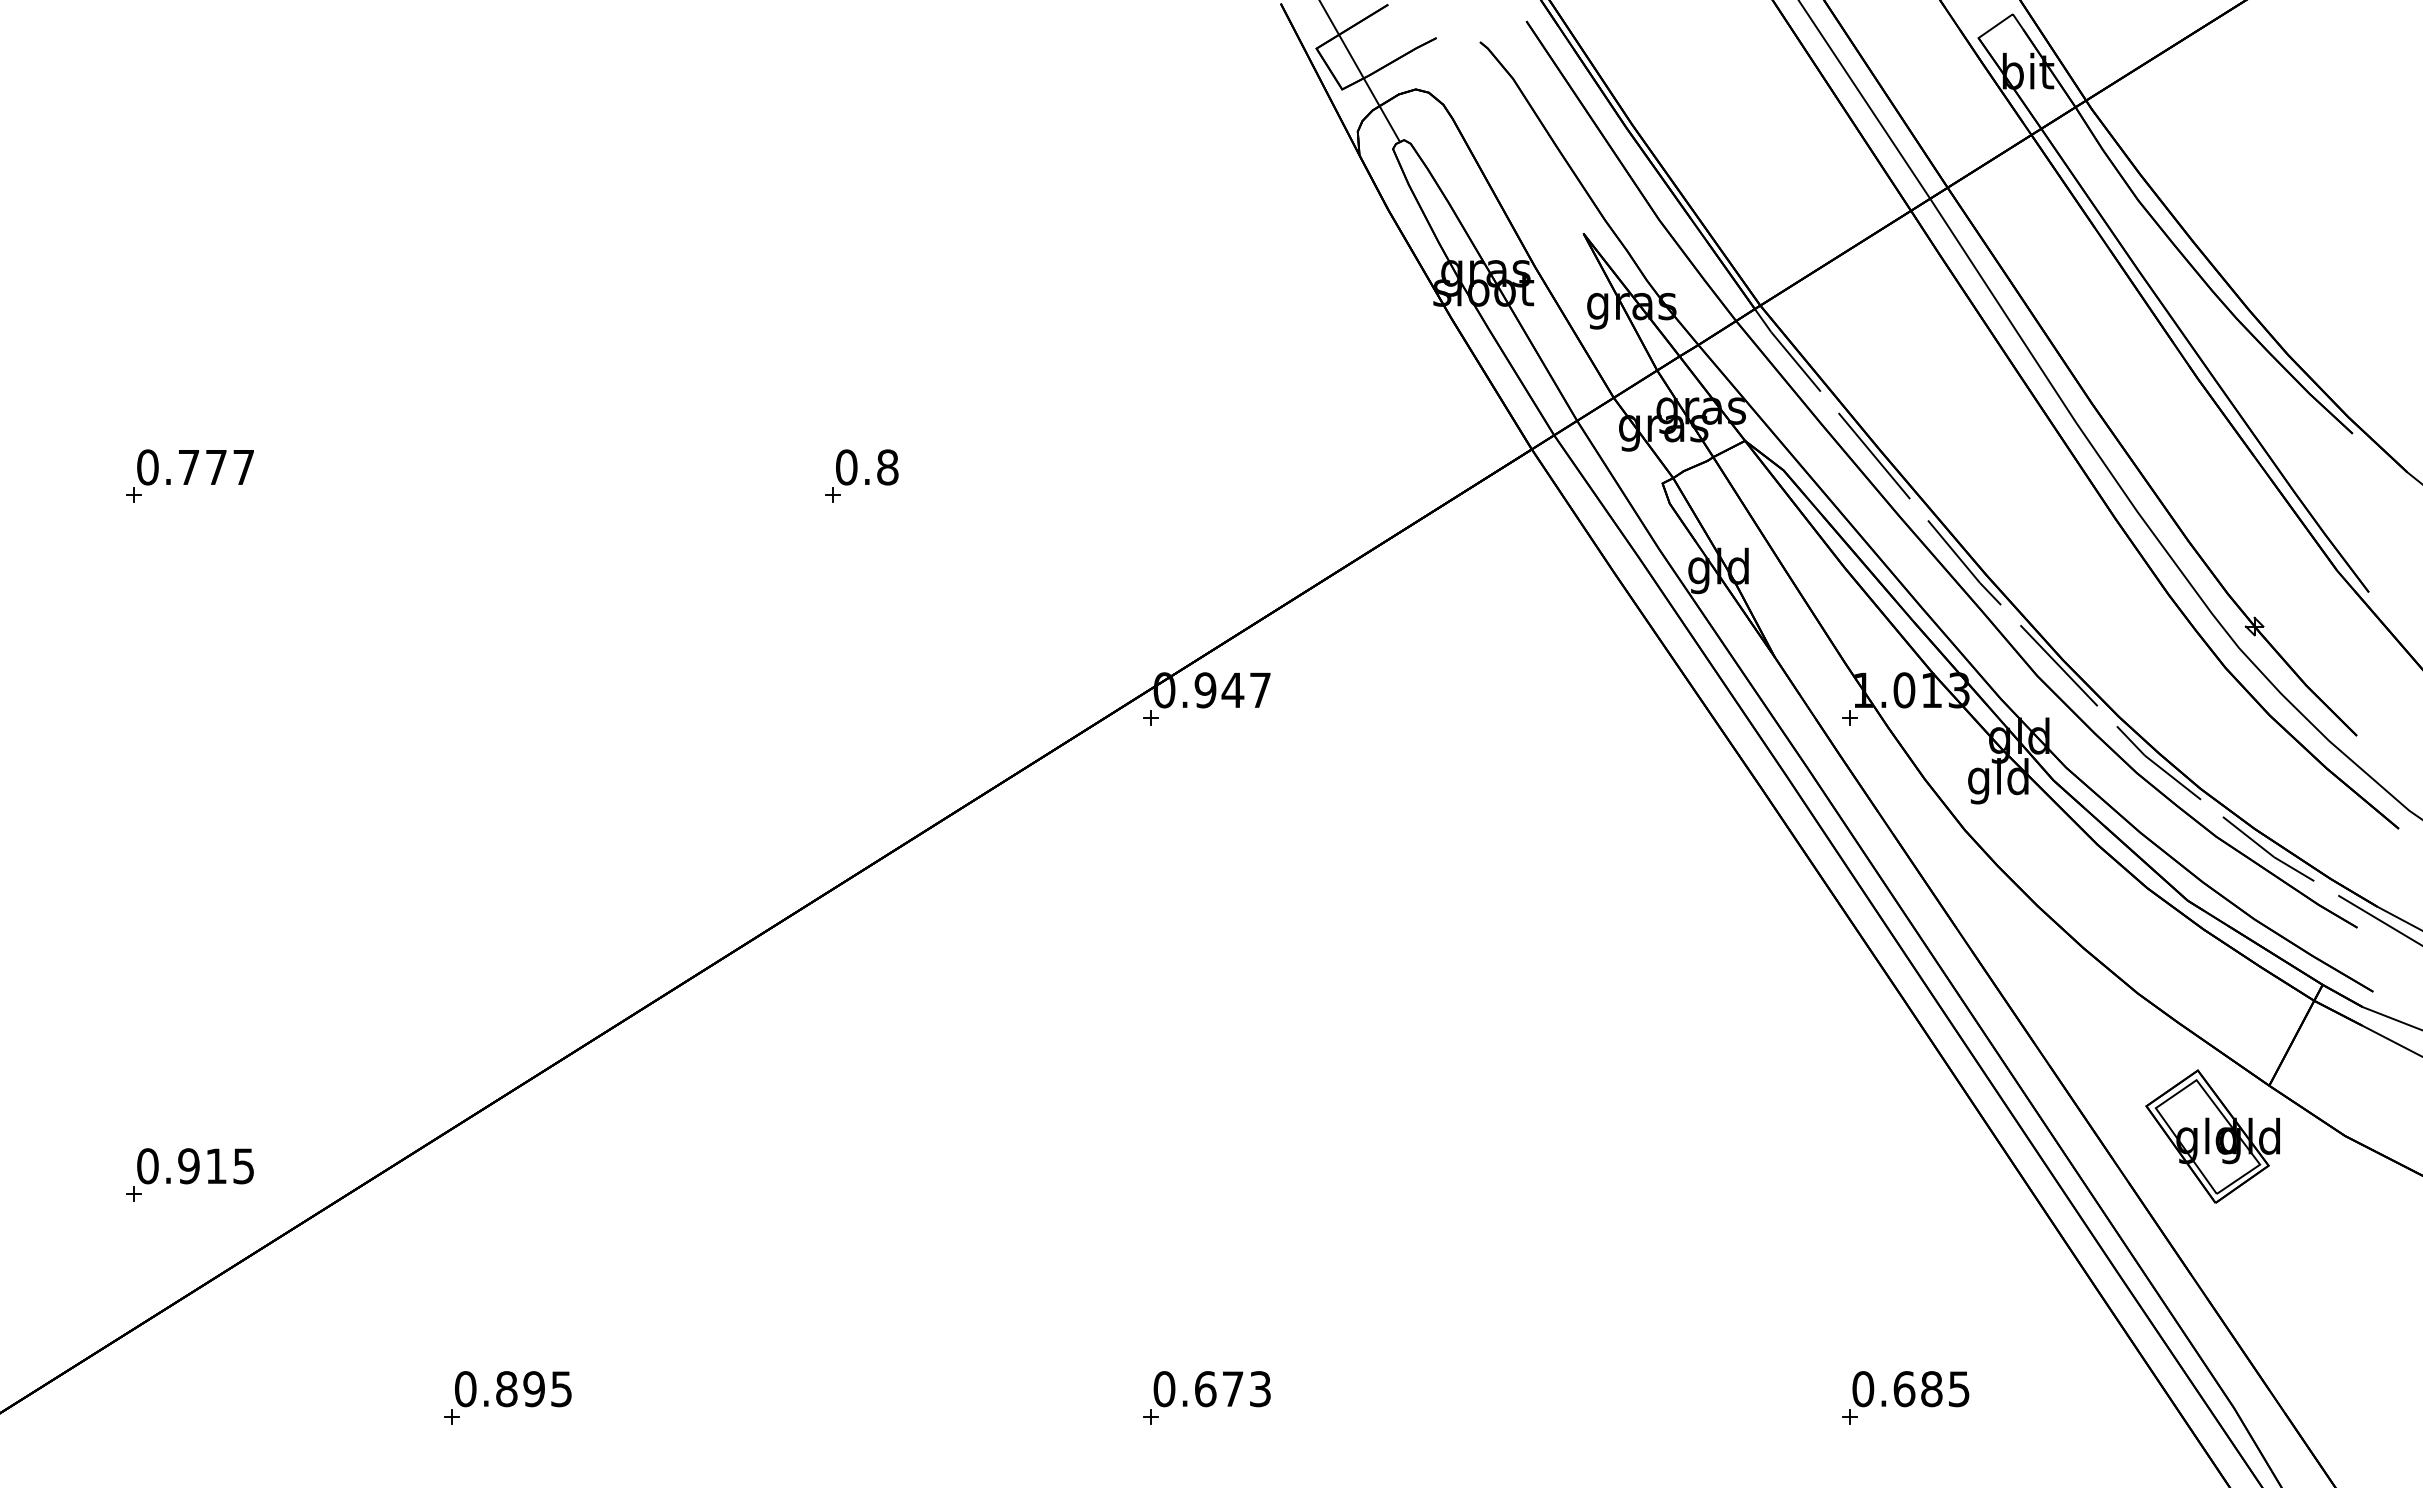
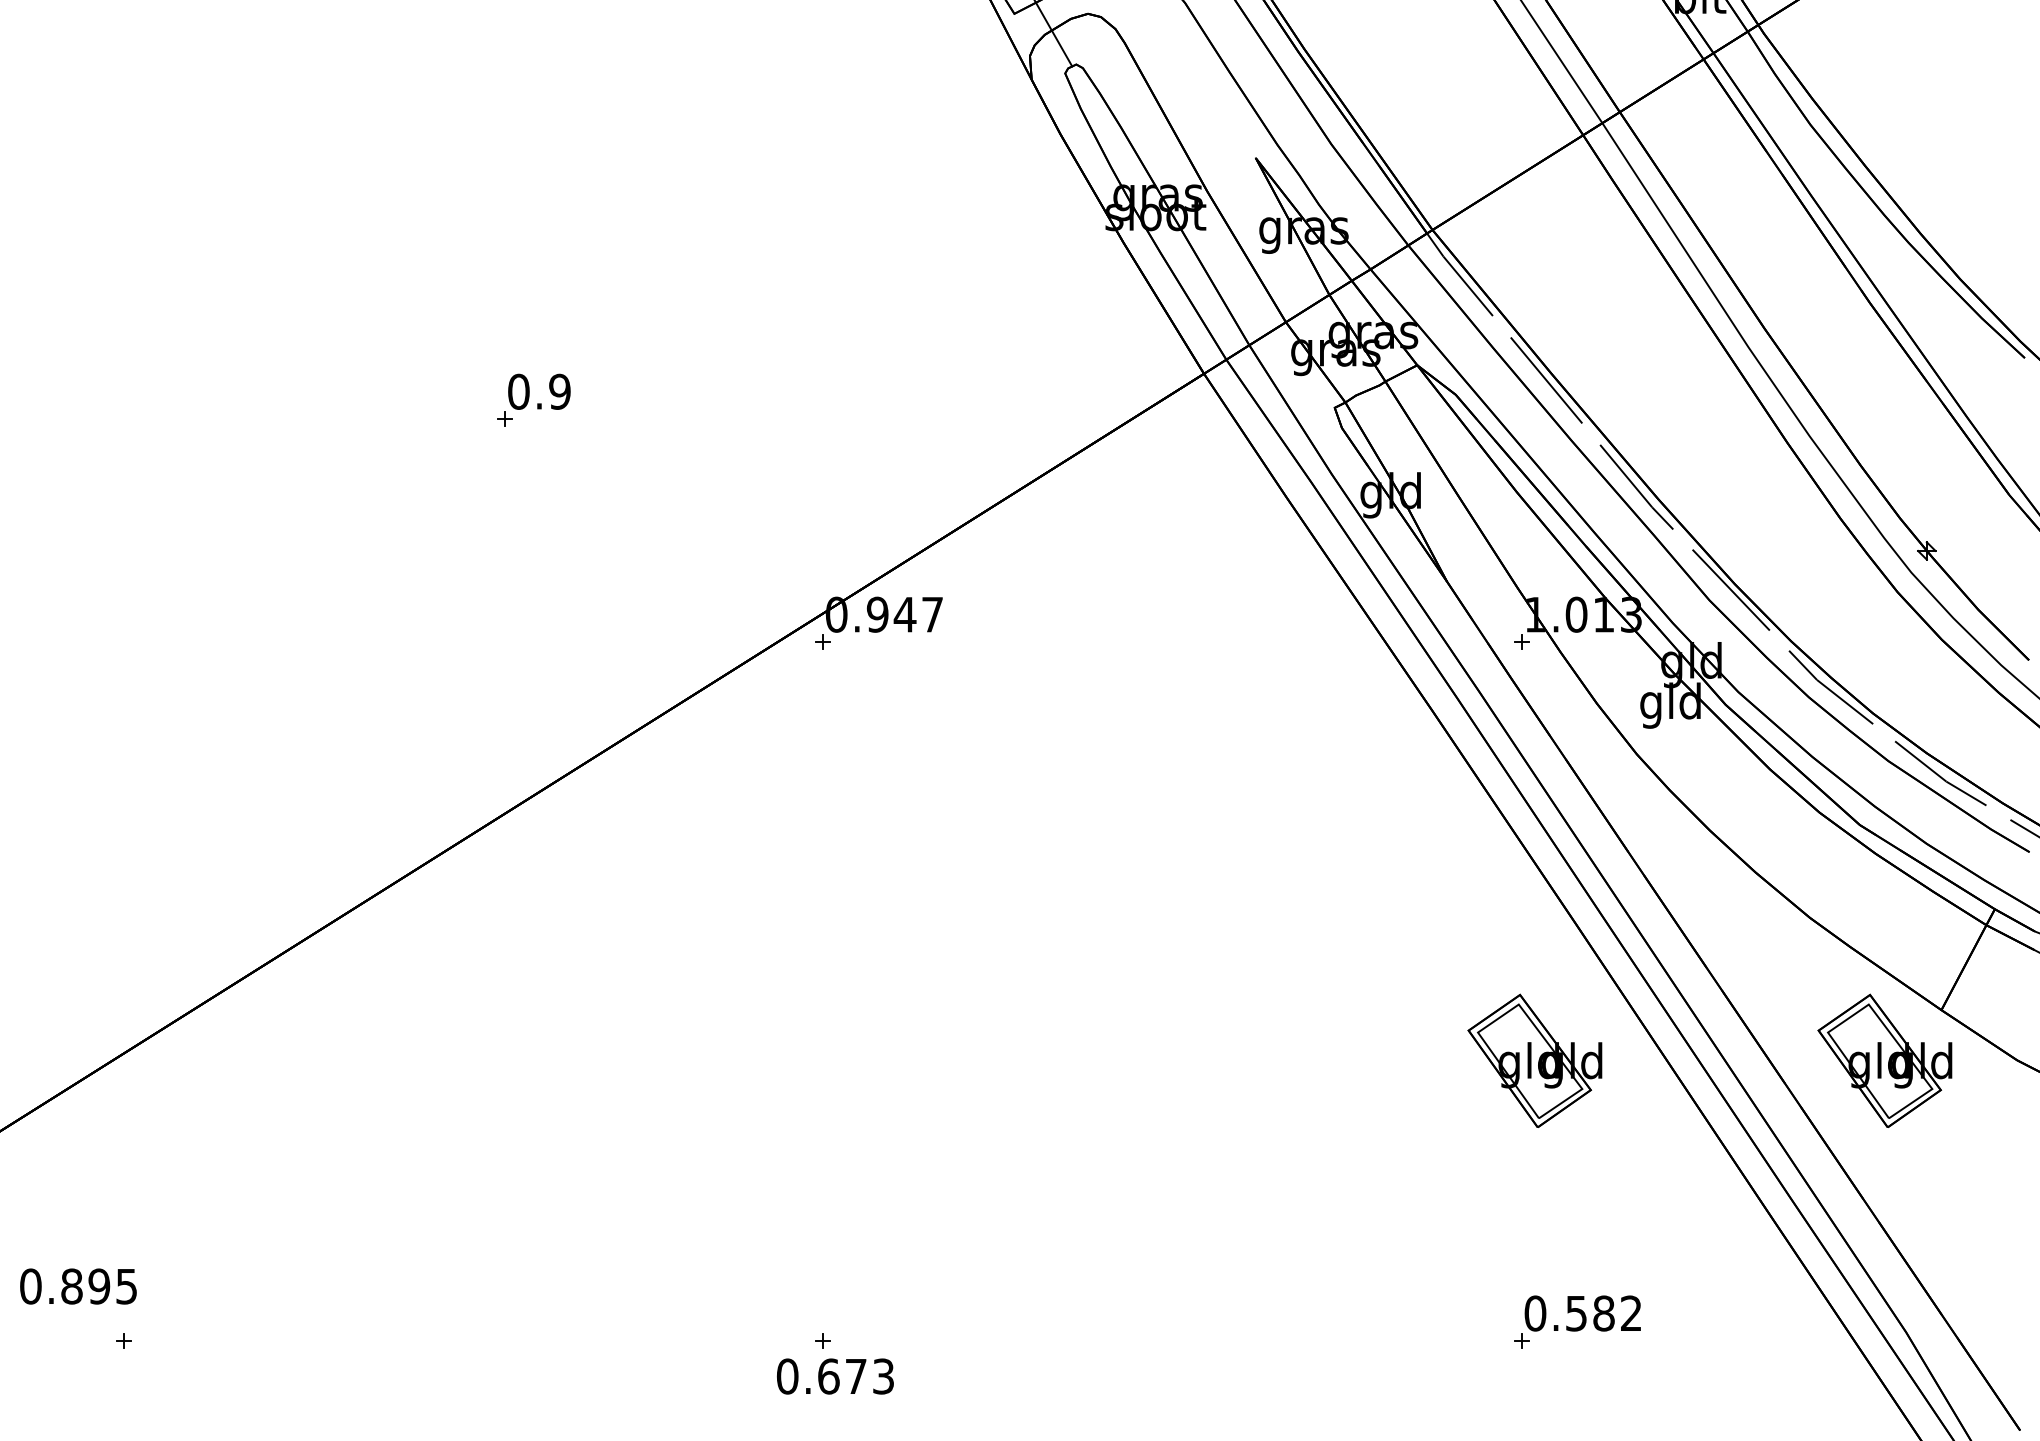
text: (887, 467) -> (559, 391), 0.8 -> 0.9
part: (1862, 1136) -> (1534, 1060), added
text: (513, 1389) -> (78, 1286), moved
text: (1211, 1389) -> (834, 1376), moved
text: (1931, 1389) -> (1603, 1313), 0.685 -> 0.582

